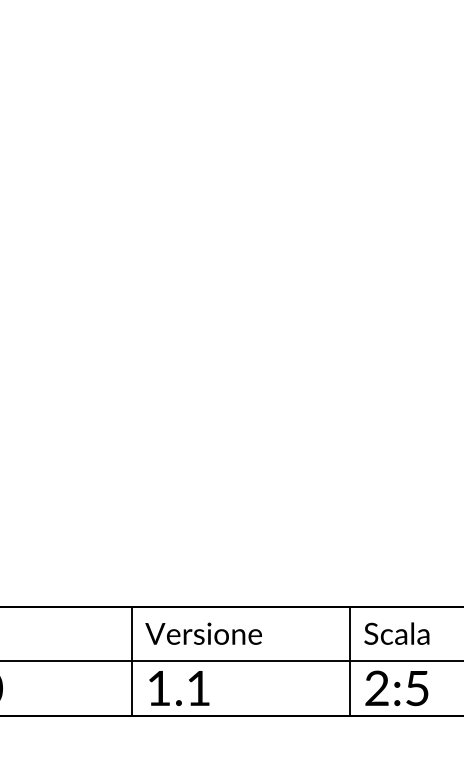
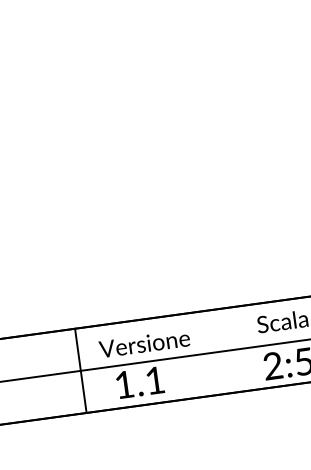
text: (203, 633) -> (144, 343), moved
line: (350, 660) -> (249, 347), removed
text: (179, 688) -> (140, 382), moved

